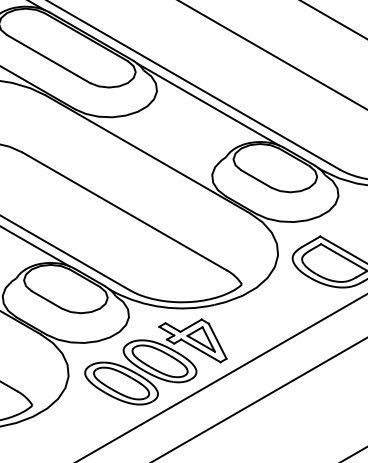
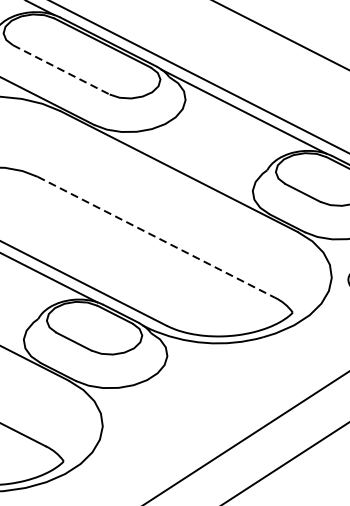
line: (48, 59) -> (61, 70), solid -> dashed
line: (124, 211) -> (156, 237), solid -> dashed
part: (155, 361) -> (199, 404), removed

